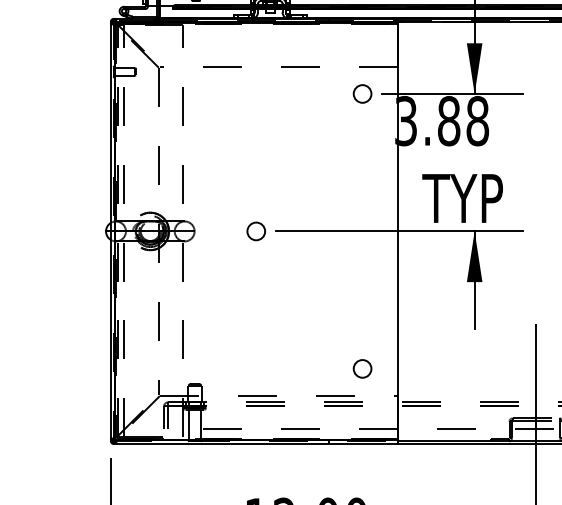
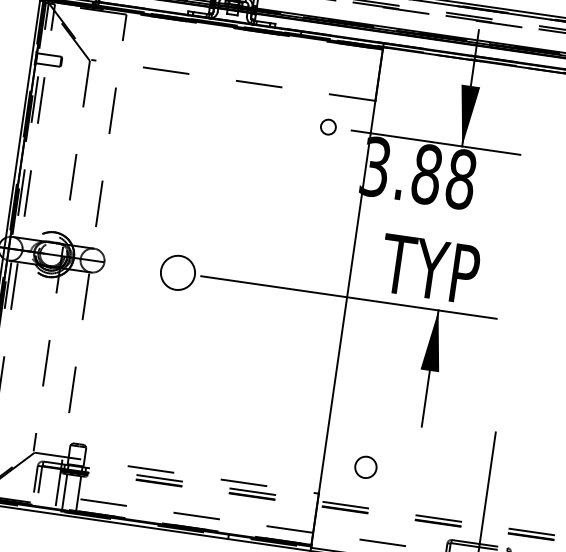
circle: (362, 93) -> (328, 126), size x0.7
circle: (256, 231) -> (178, 272), size x1.6
circle: (362, 368) -> (365, 466), moved

